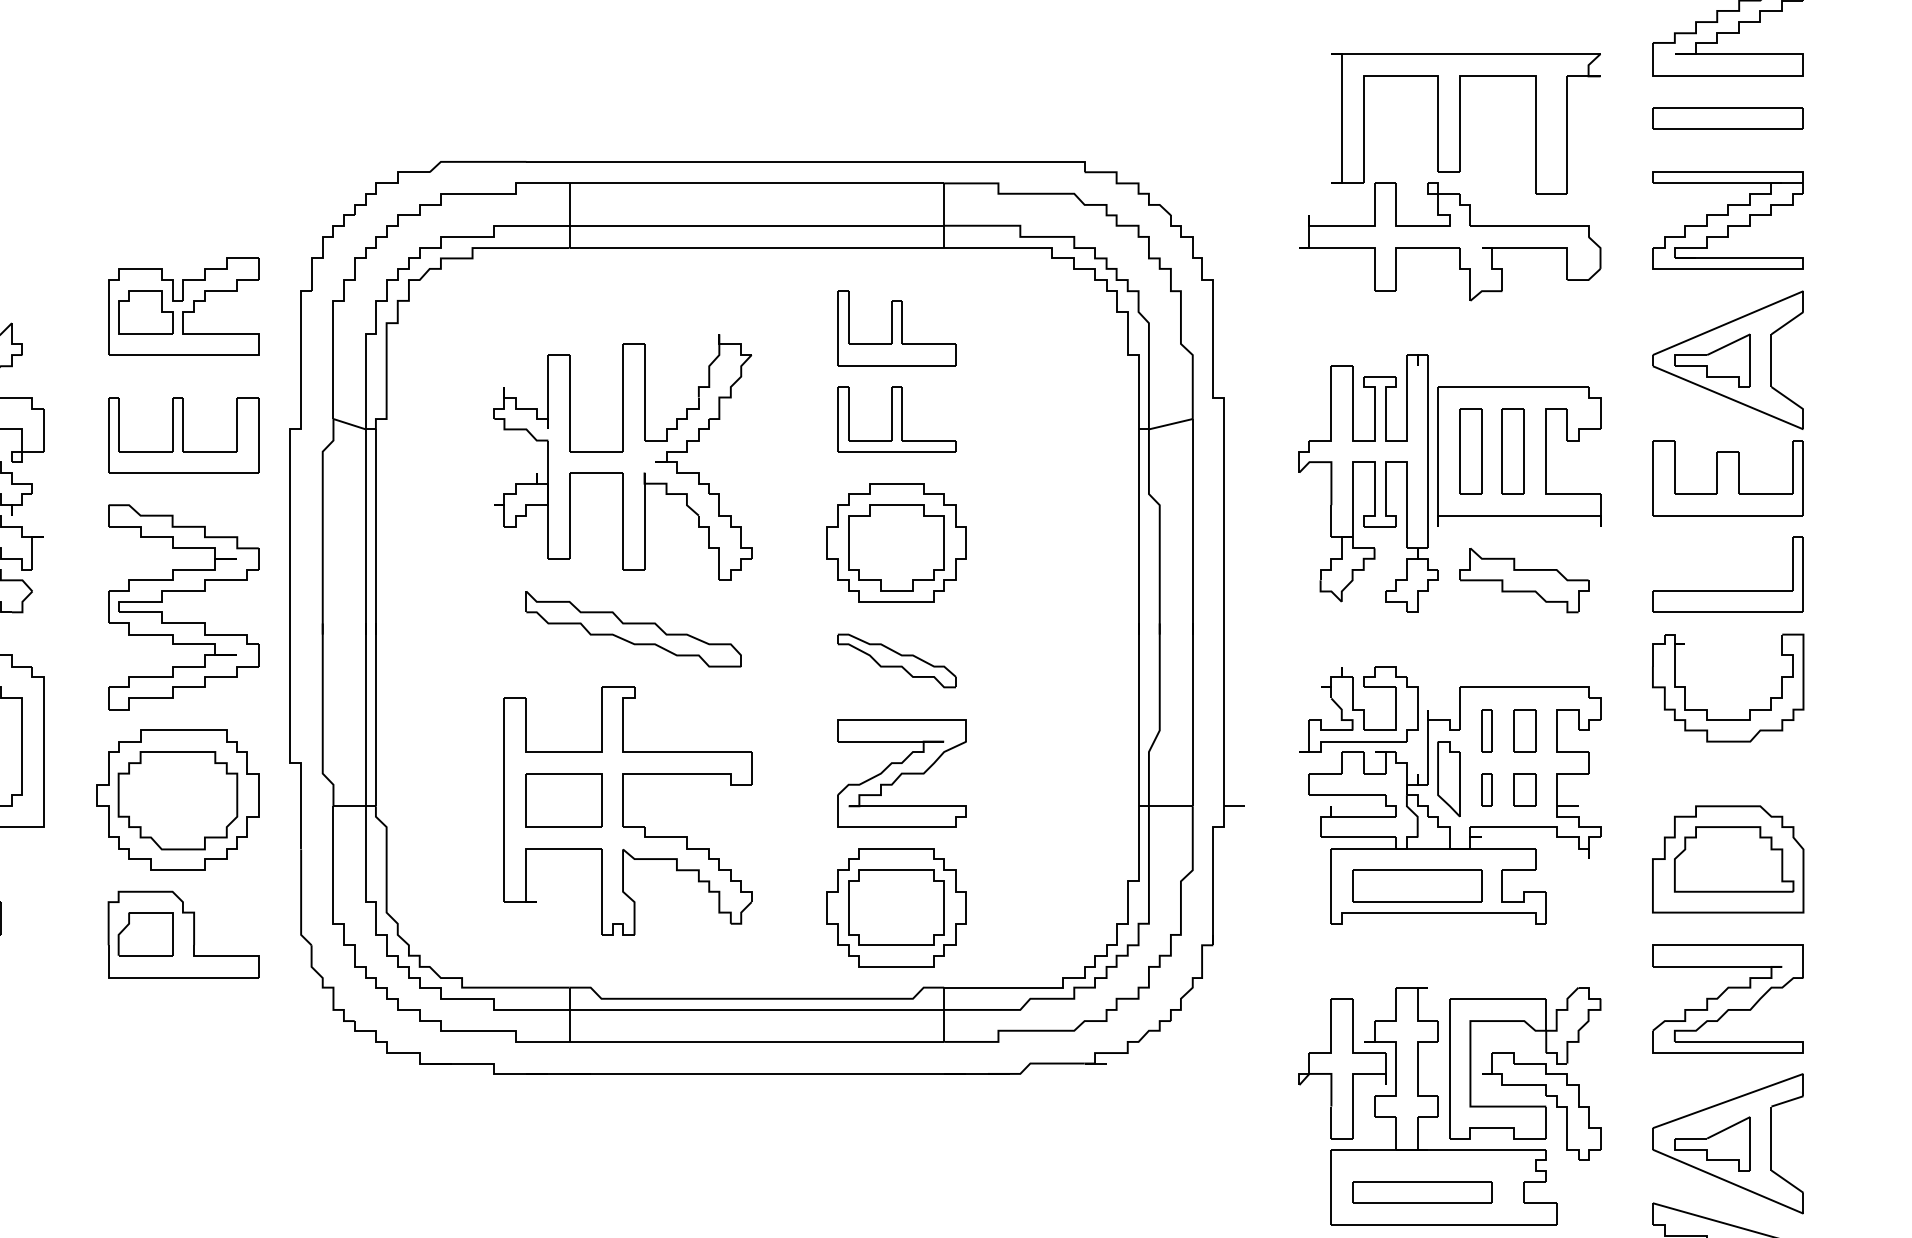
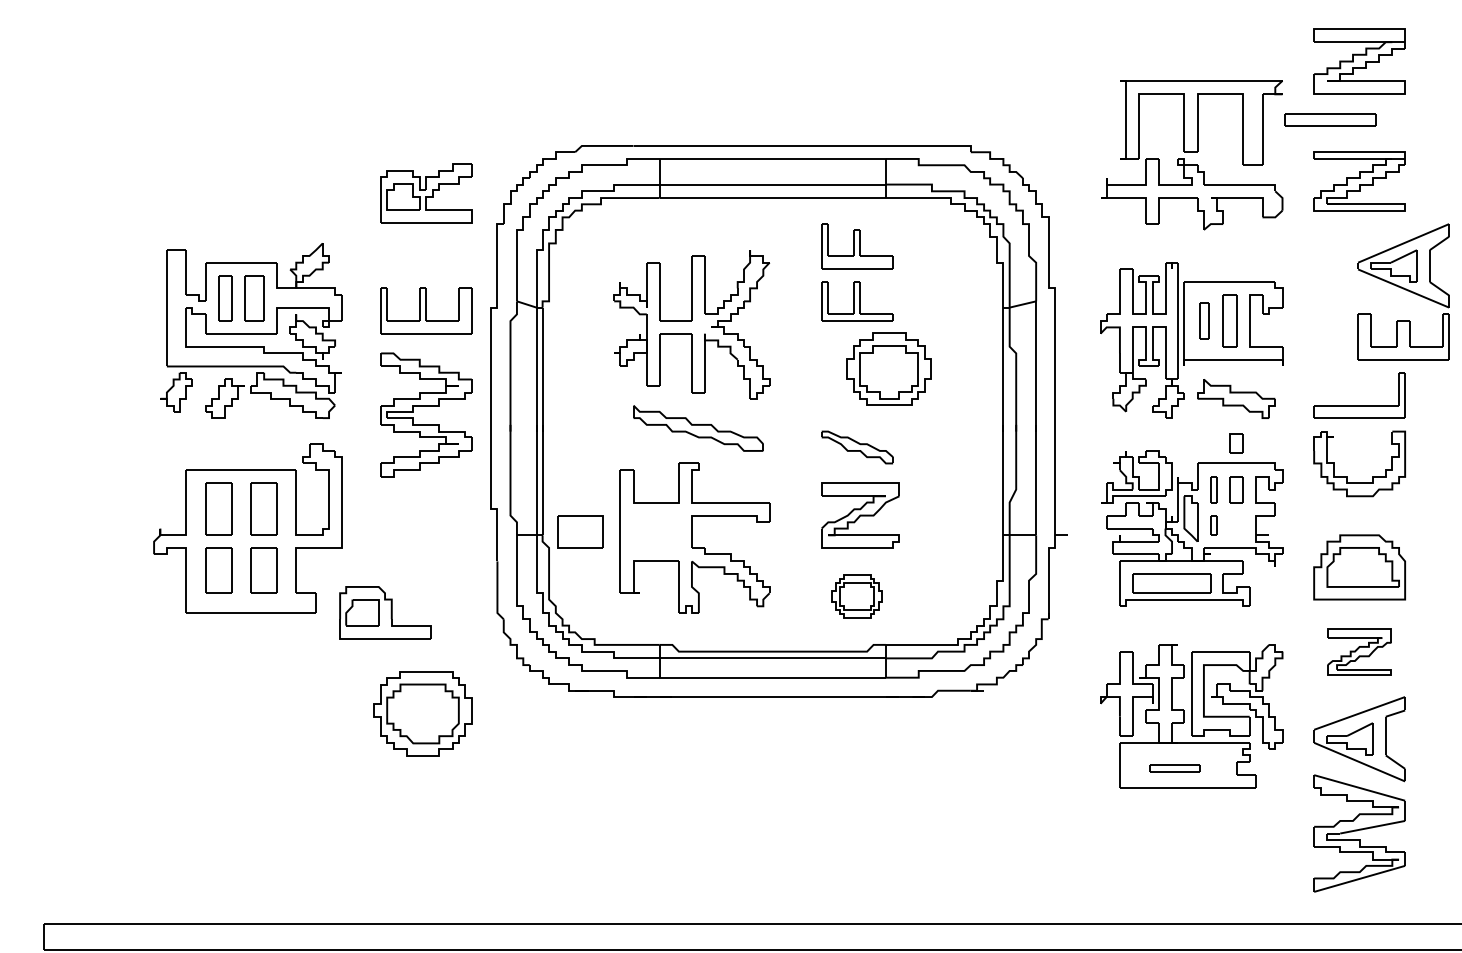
part: (1727, 118) -> (1330, 119), moved
part: (183, 306) -> (426, 193), moved
part: (1727, 402) -> (1403, 291), moved
part: (1471, 450) -> (1204, 320), size x0.7
part: (895, 541) -> (888, 368), moved
part: (1524, 790) -> (1236, 443), moved
part: (177, 799) -> (422, 713), moved
part: (564, 799) -> (580, 531), moved
part: (895, 907) -> (856, 596), size x0.6
part: (183, 934) -> (385, 612), moved
part: (1727, 998) -> (1359, 651), size x0.7
part: (1421, 1192) -> (1174, 768), size x0.6

